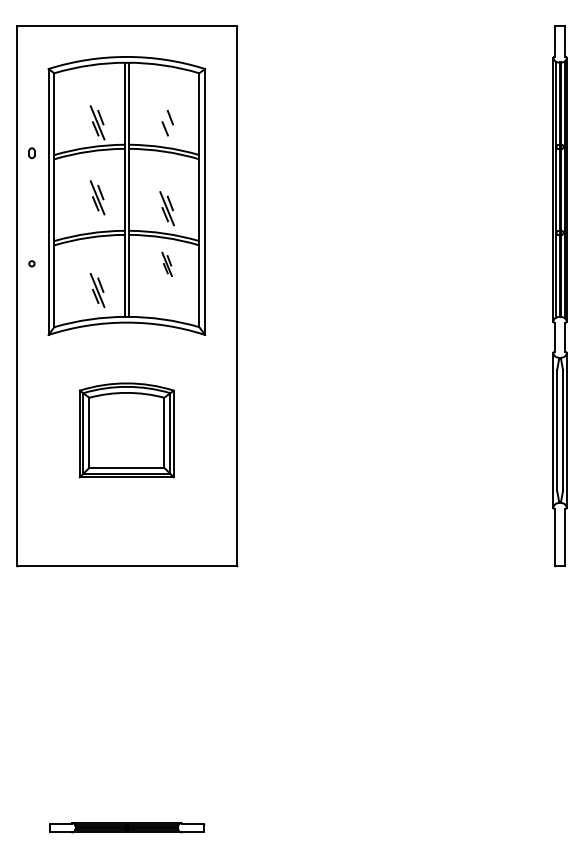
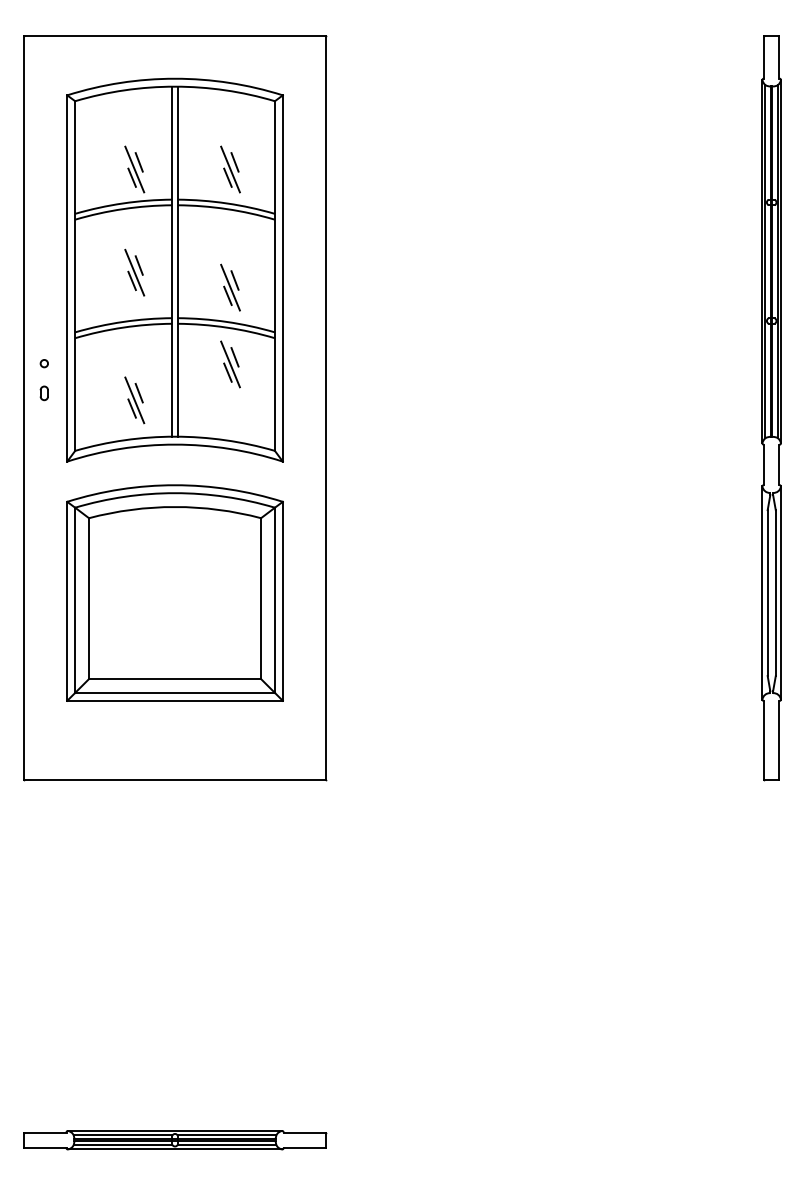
line: (167, 122) -> (230, 169), added
part: (31, 153) -> (43, 393), moved
part: (167, 264) -> (230, 364), size x1.43
part: (126, 430) -> (174, 592), size x1.67
part: (127, 827) -> (175, 1140), size x1.43

